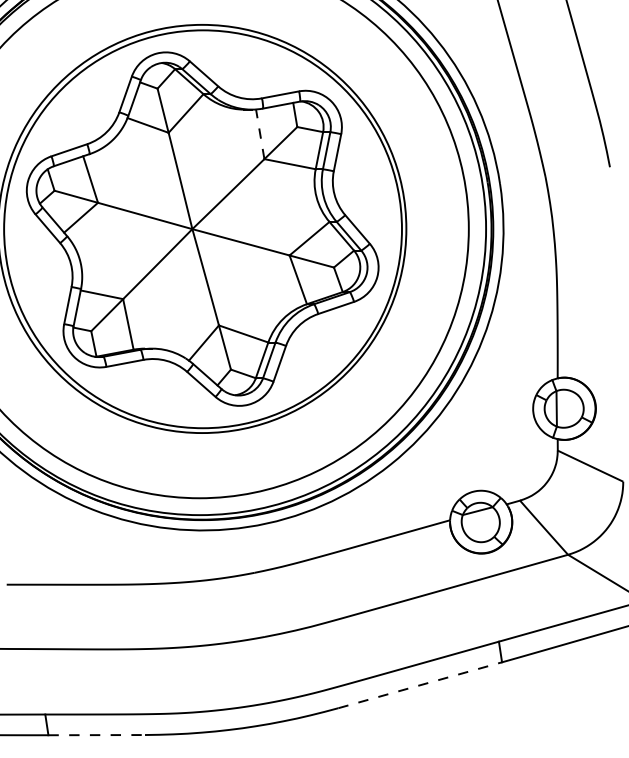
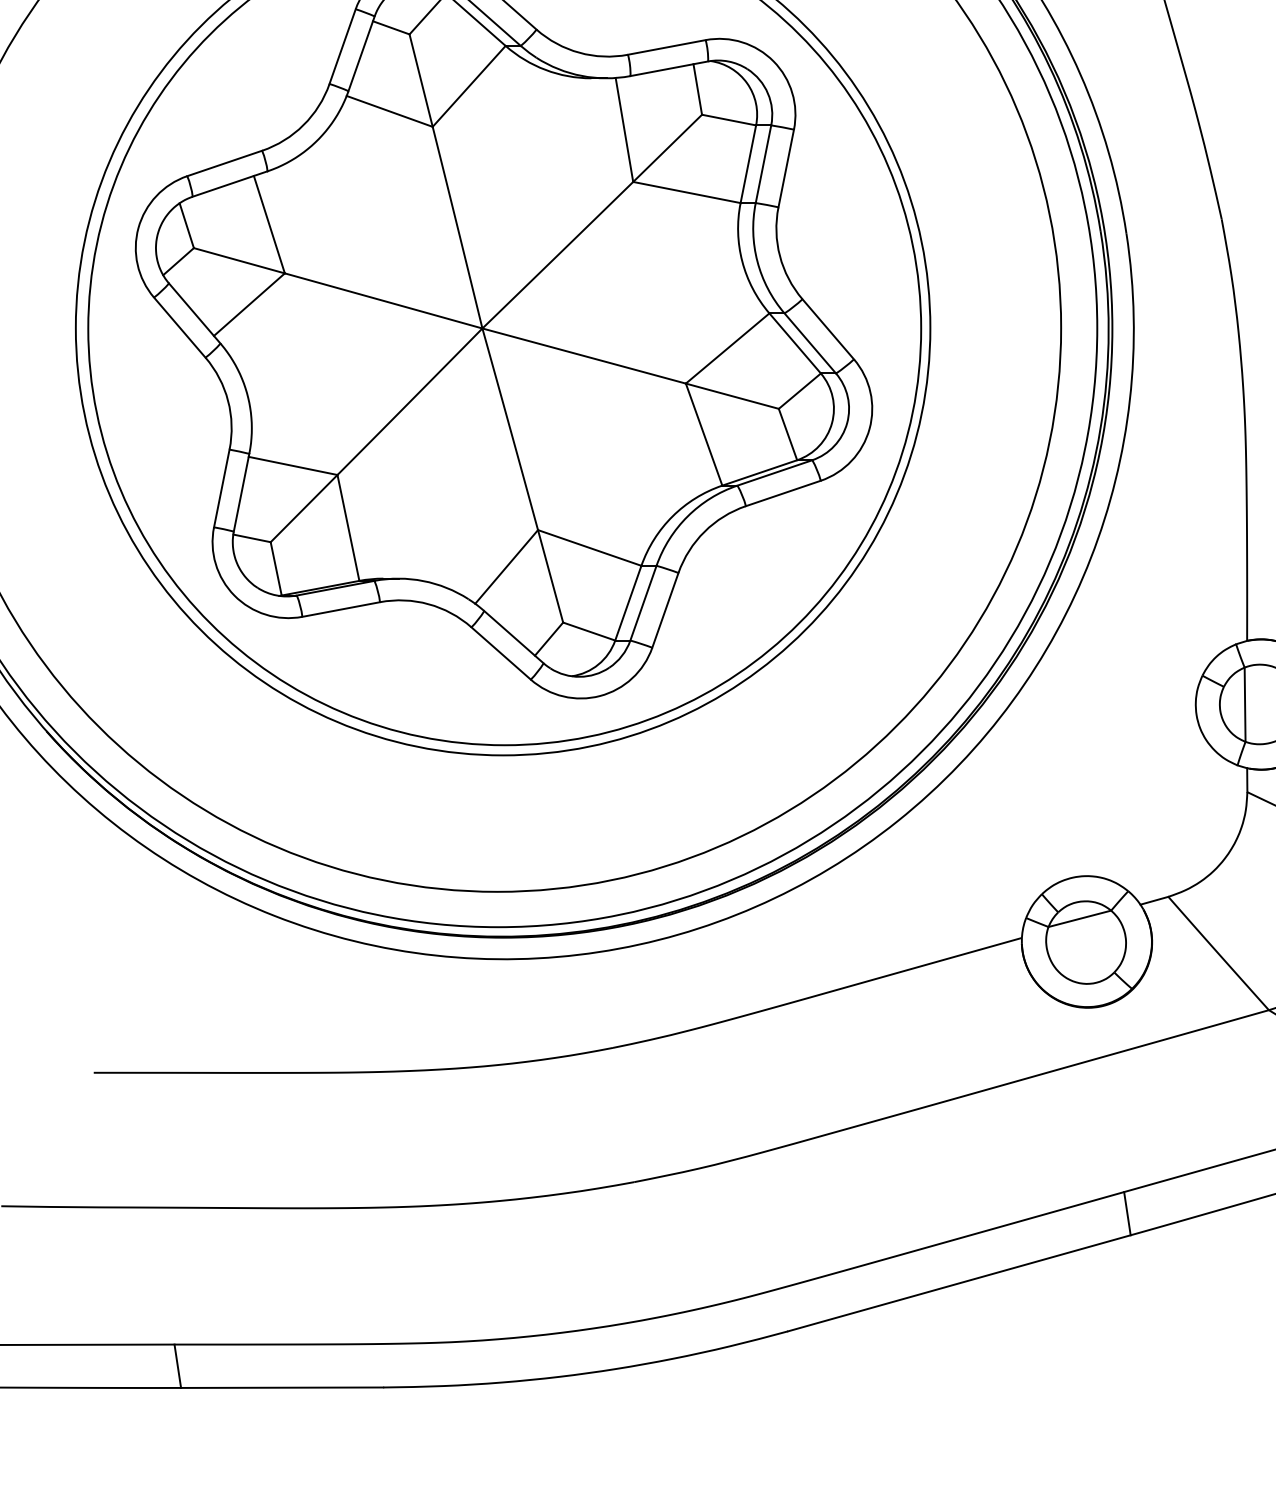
line: (260, 133) -> (624, 128), dashed -> solid
line: (420, 685) -> (959, 1283), dashed -> solid
line: (97, 735) -> (283, 1388), dashed -> solid

